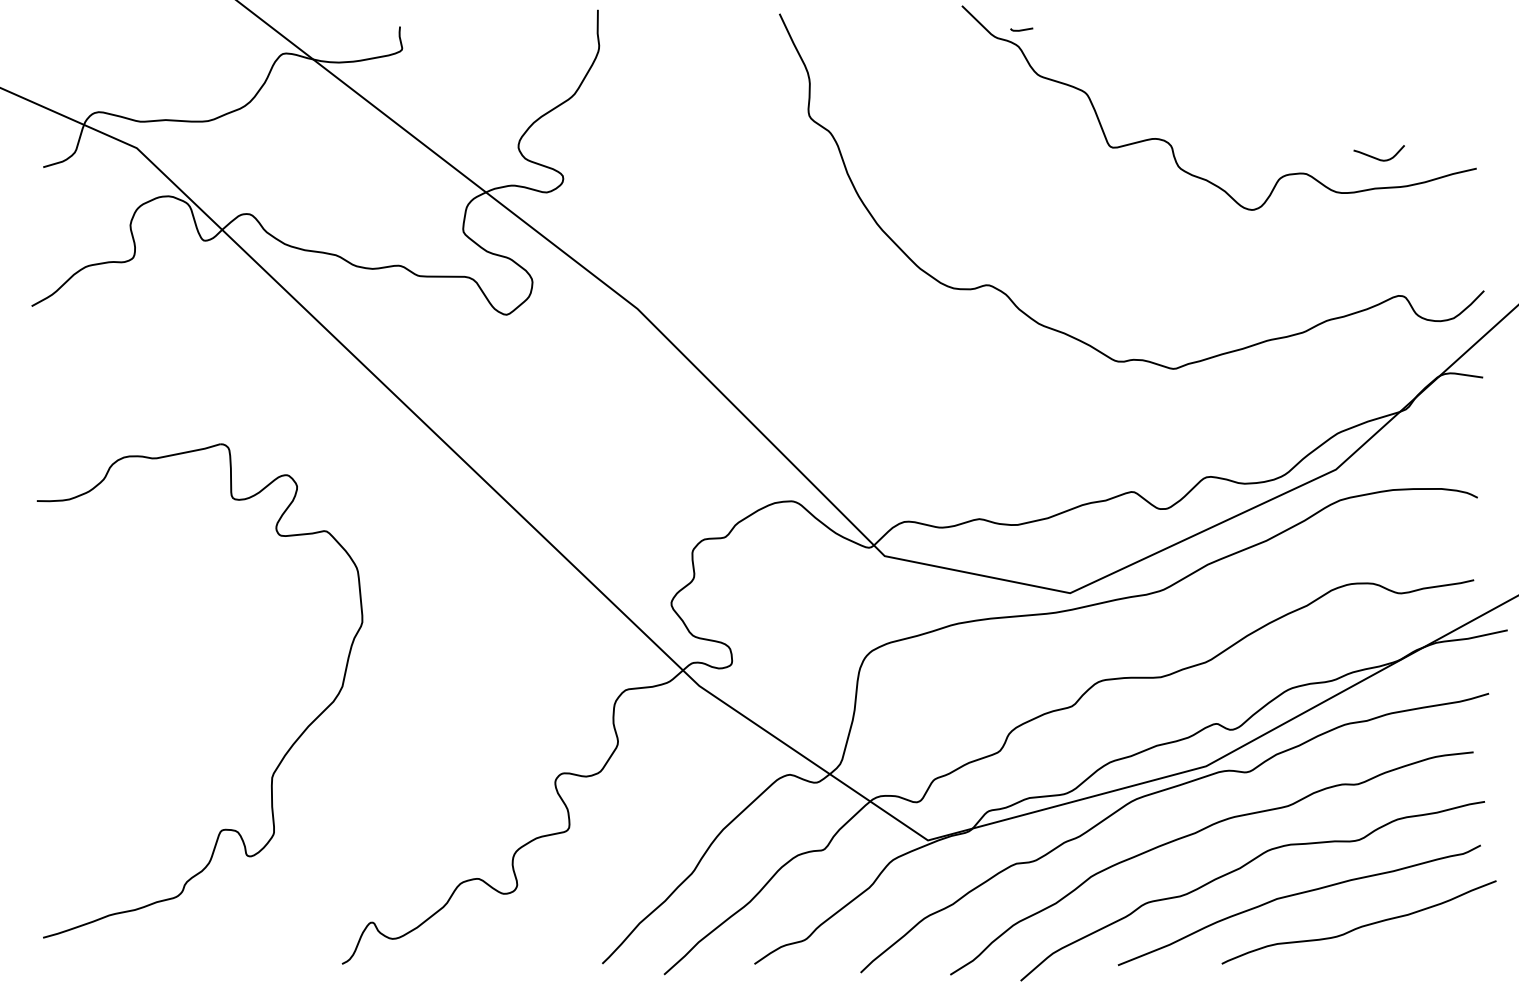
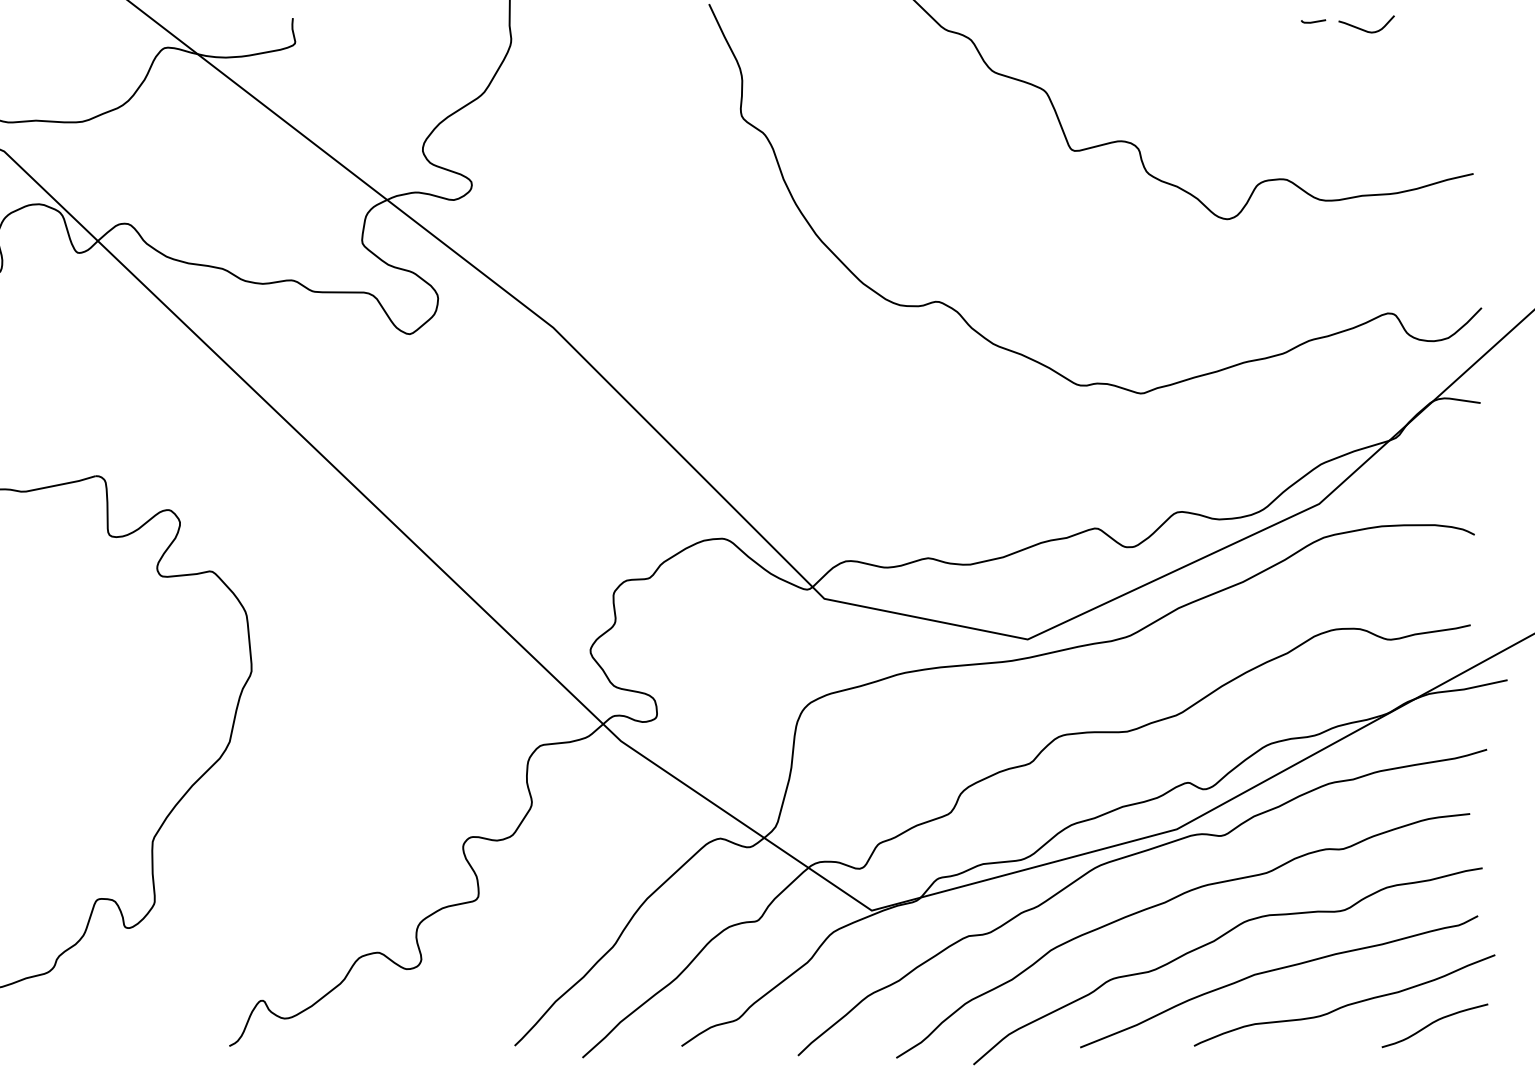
line: (1021, 29) -> (1313, 21), moved
curve: (1376, 157) -> (1363, 29), moved
curve: (1440, 943) -> (1433, 1023), added

